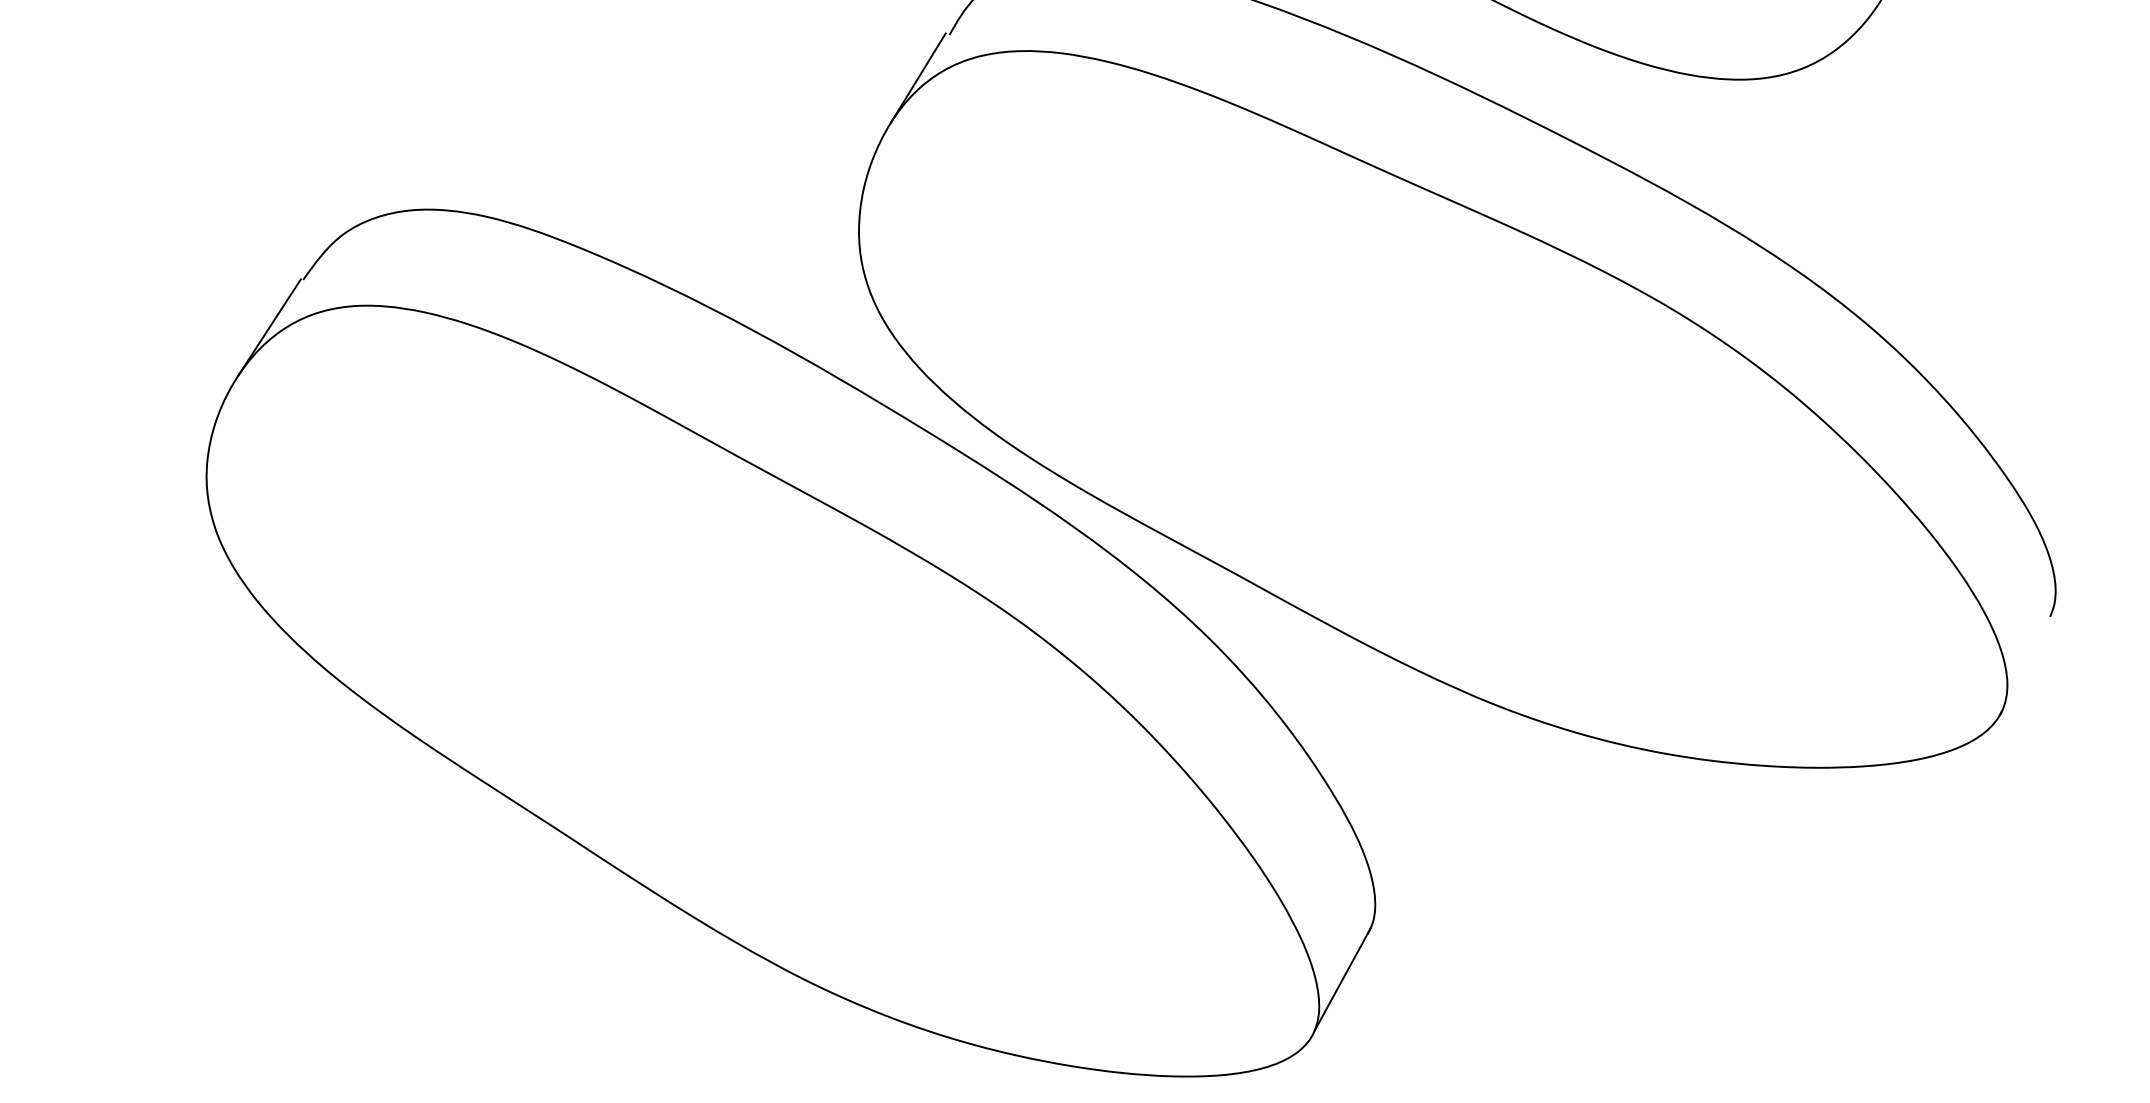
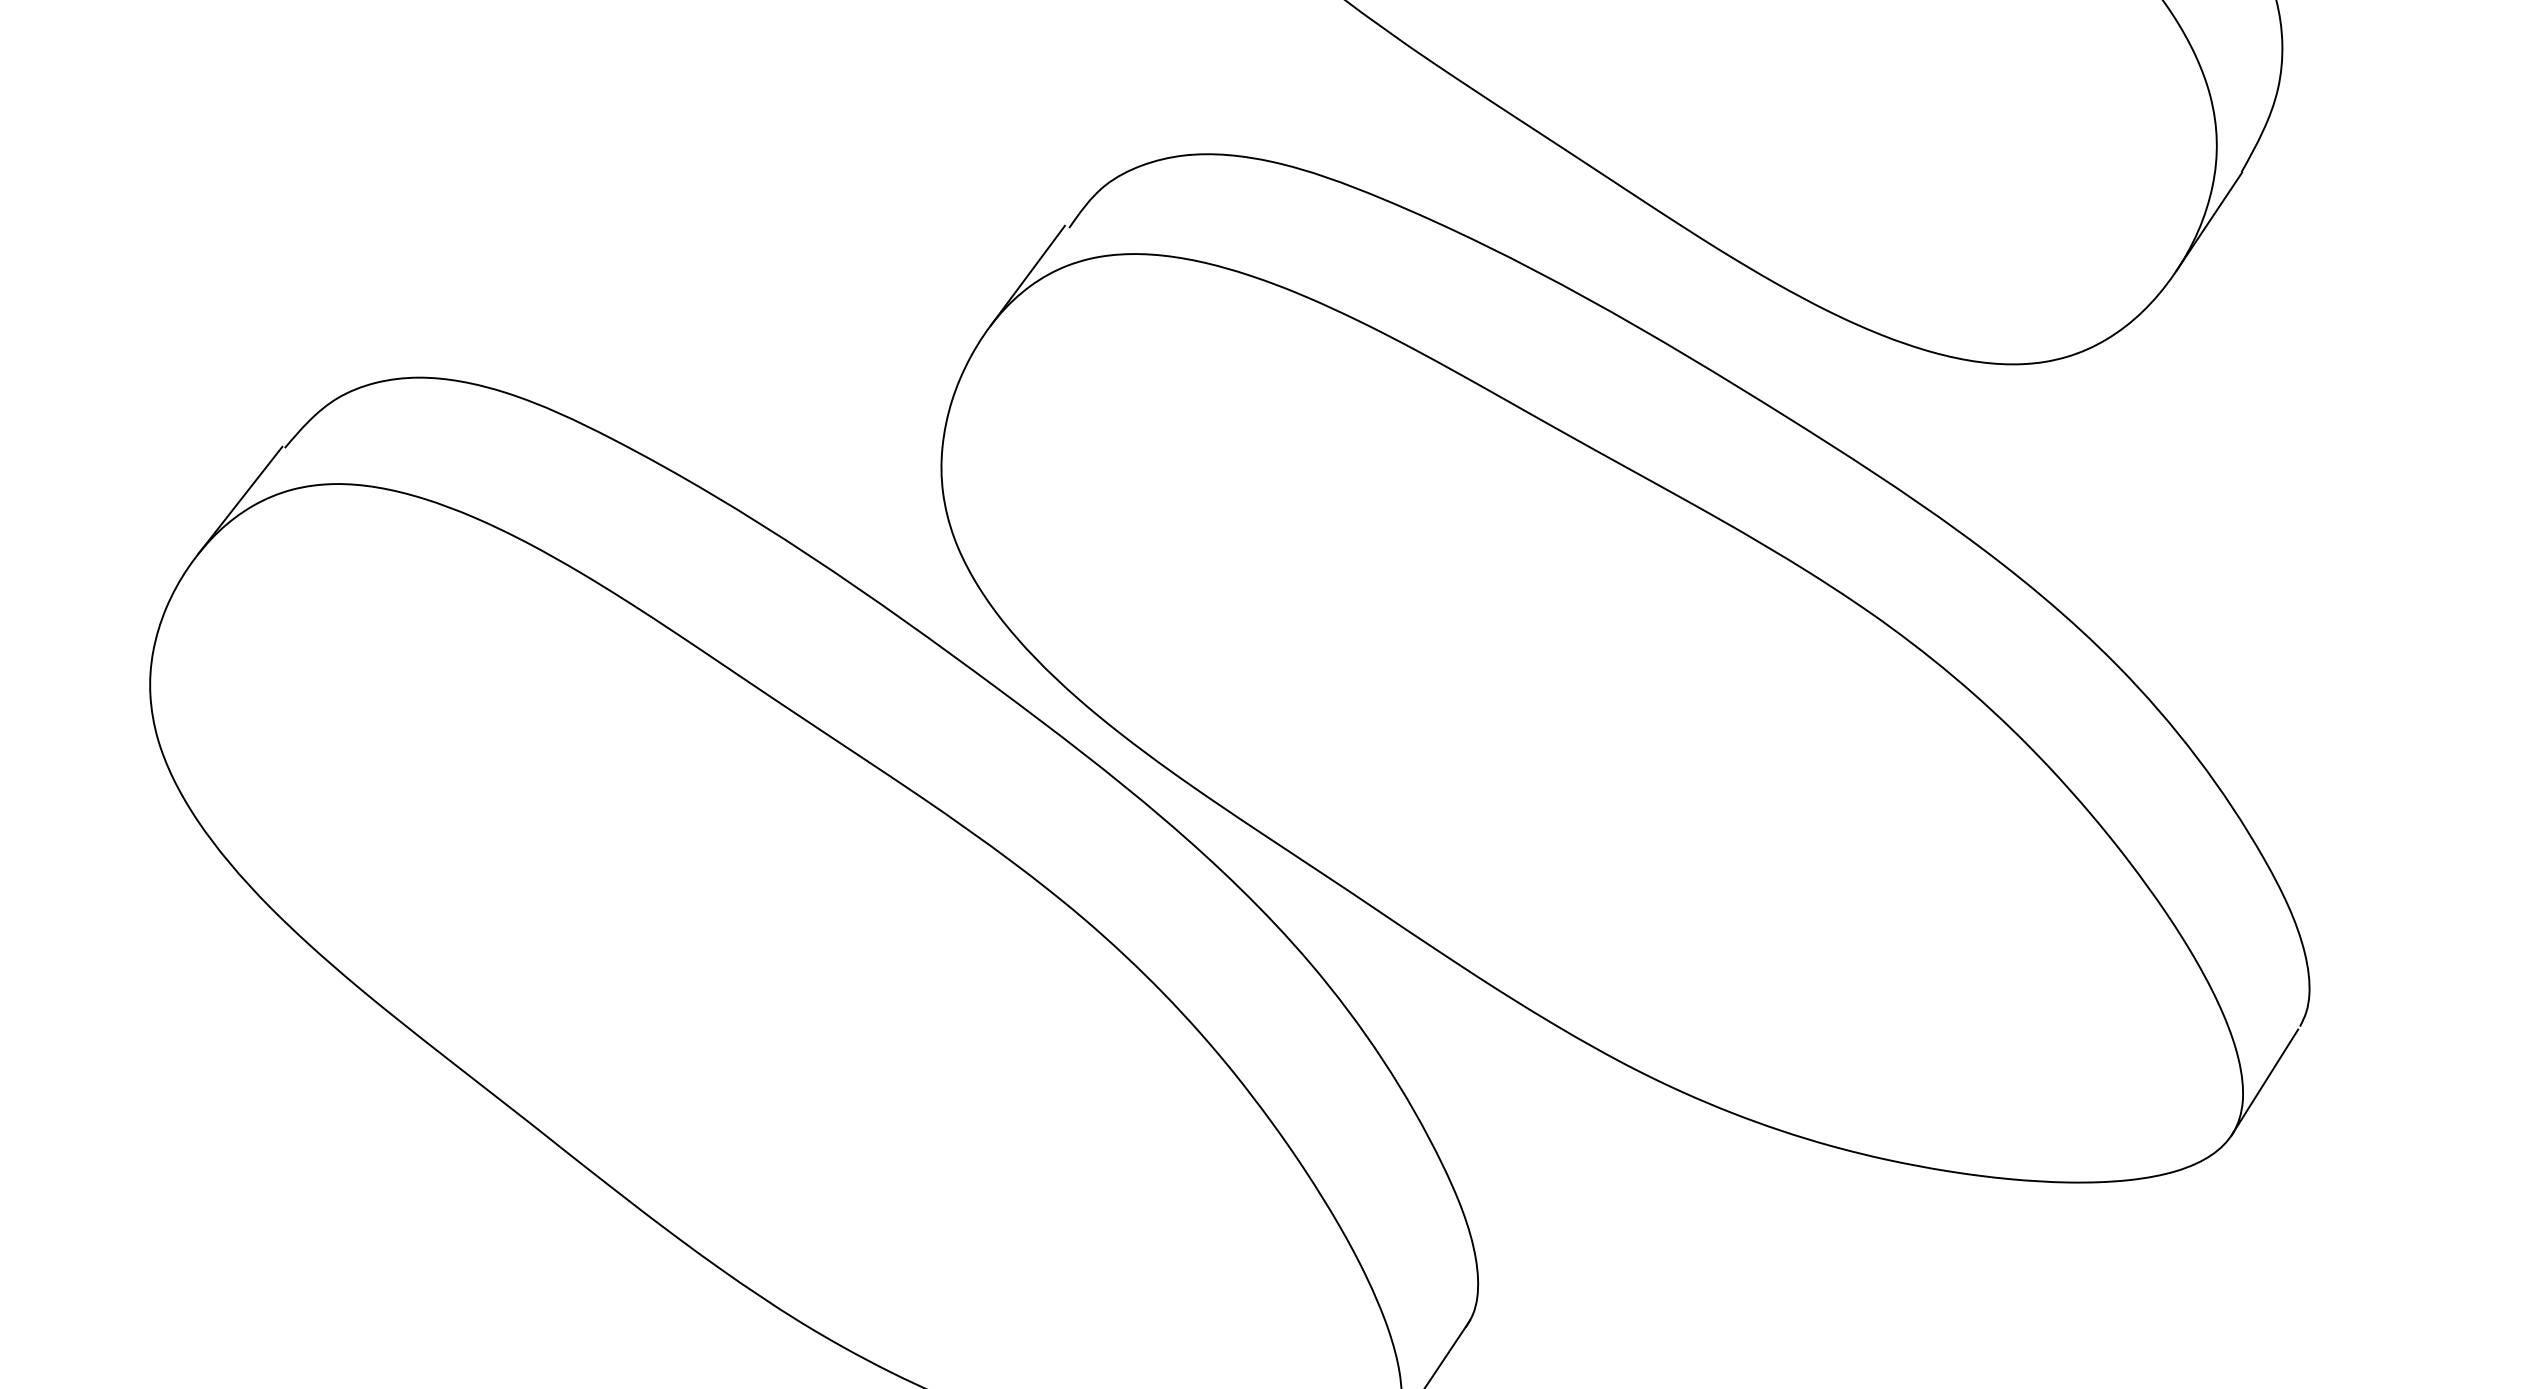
line: (2025, 665) -> (2265, 1080), added

